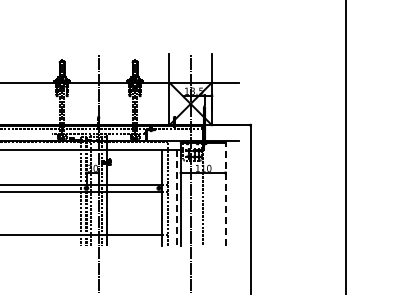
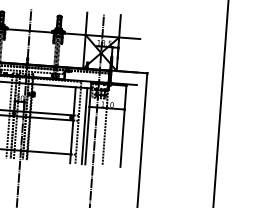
line: (225, 193) -> (123, 125), dashed -> solid
line: (176, 198) -> (84, 126), dashed -> solid

